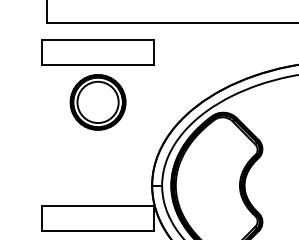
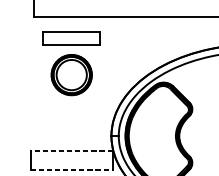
part: (97, 52) -> (71, 38), size x0.7
line: (98, 206) -> (72, 151), solid -> dashed
line: (98, 231) -> (72, 169), solid -> dashed

